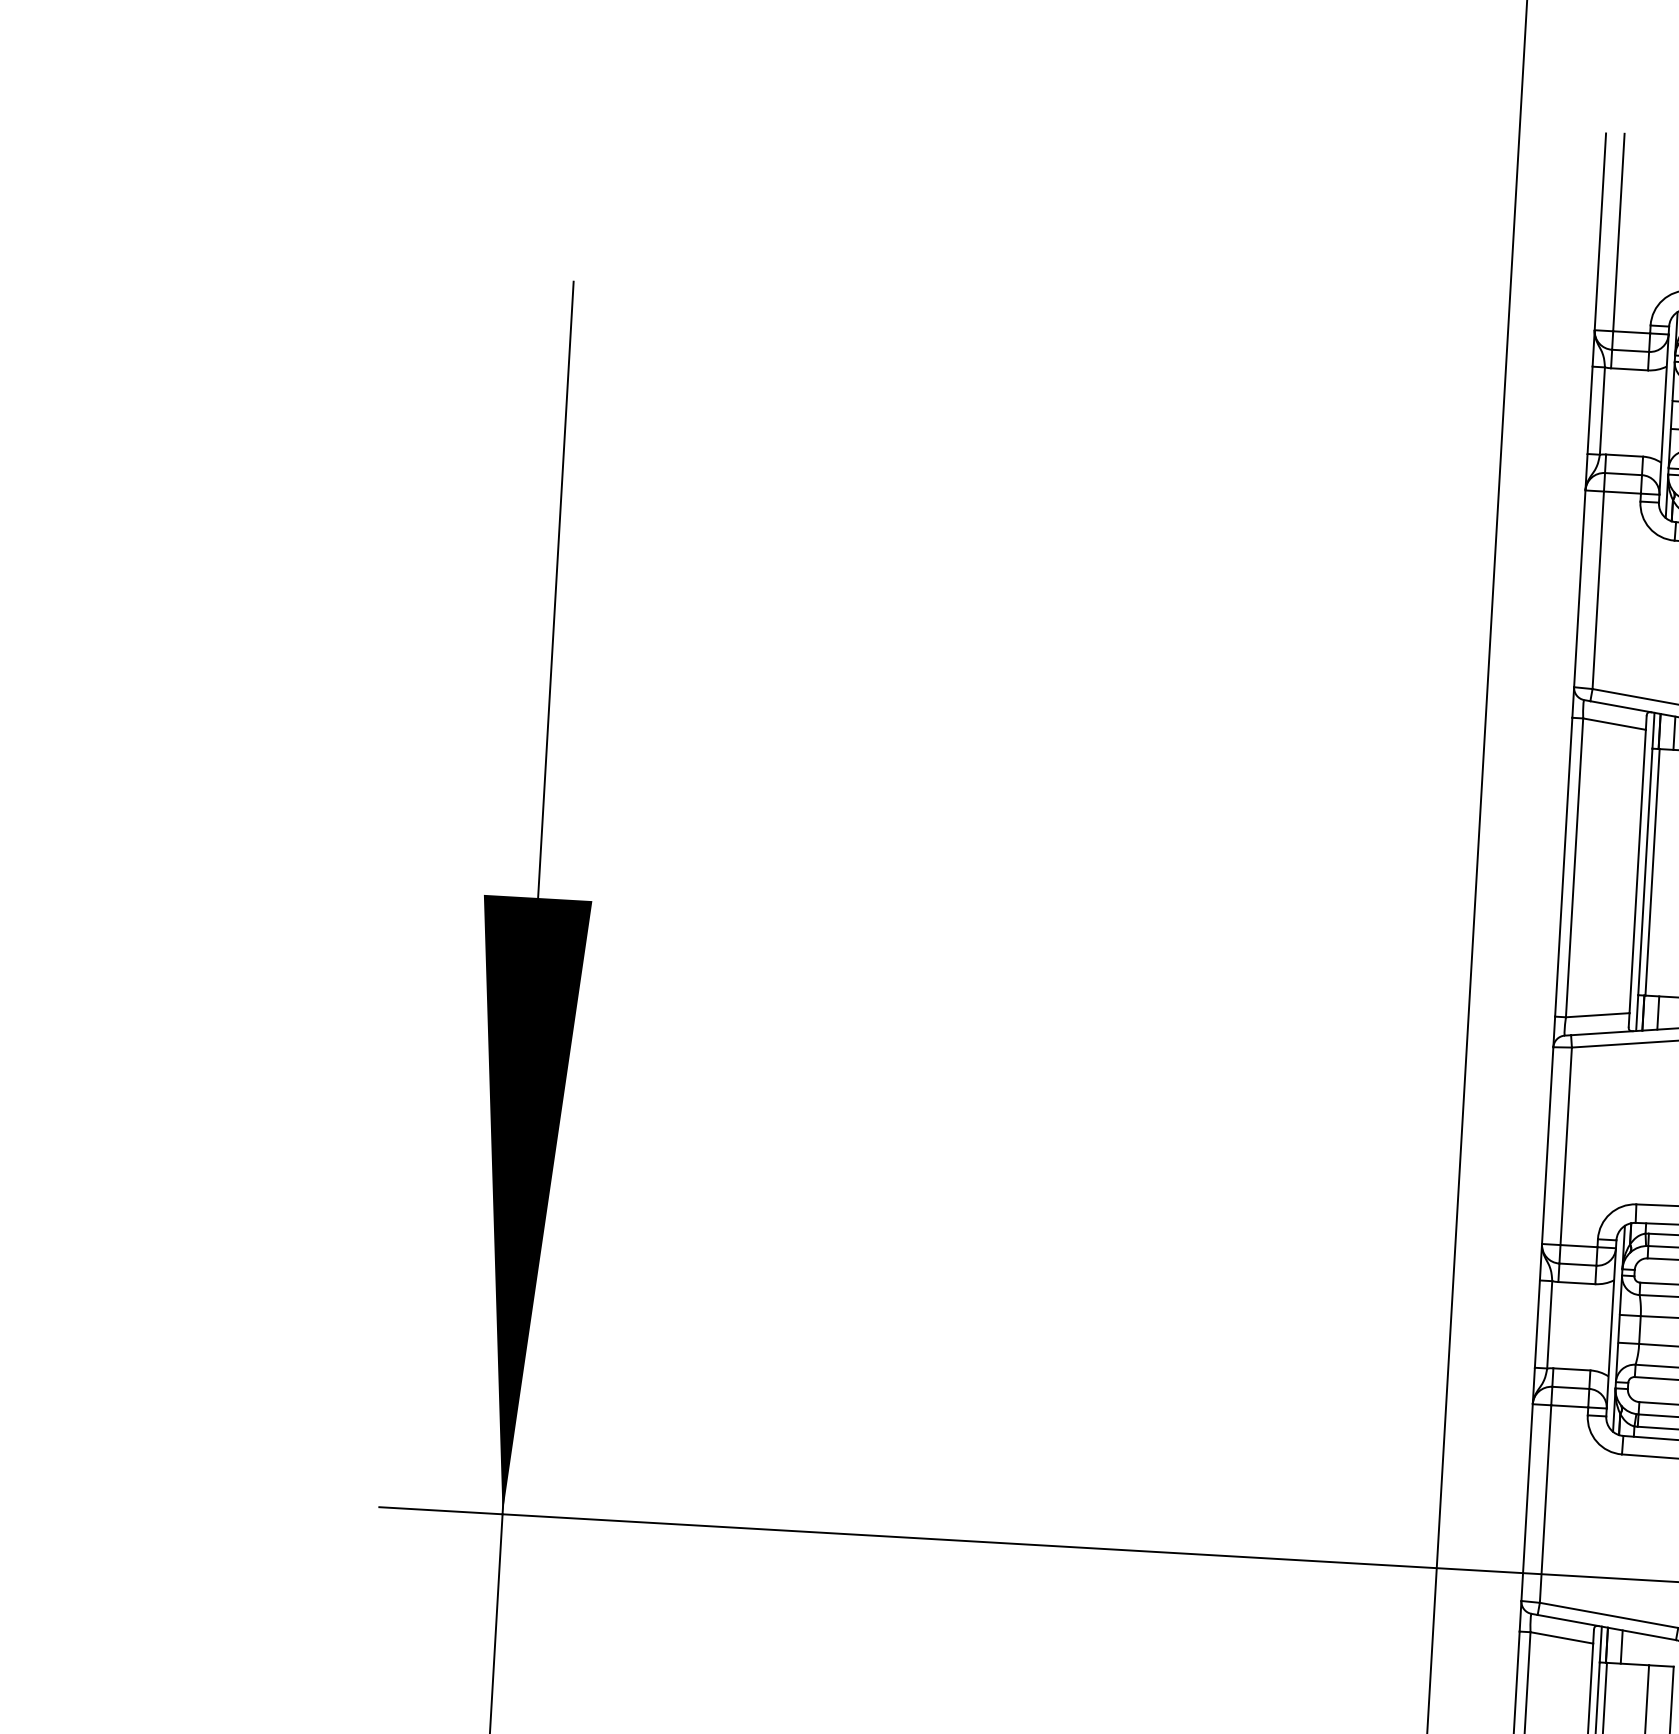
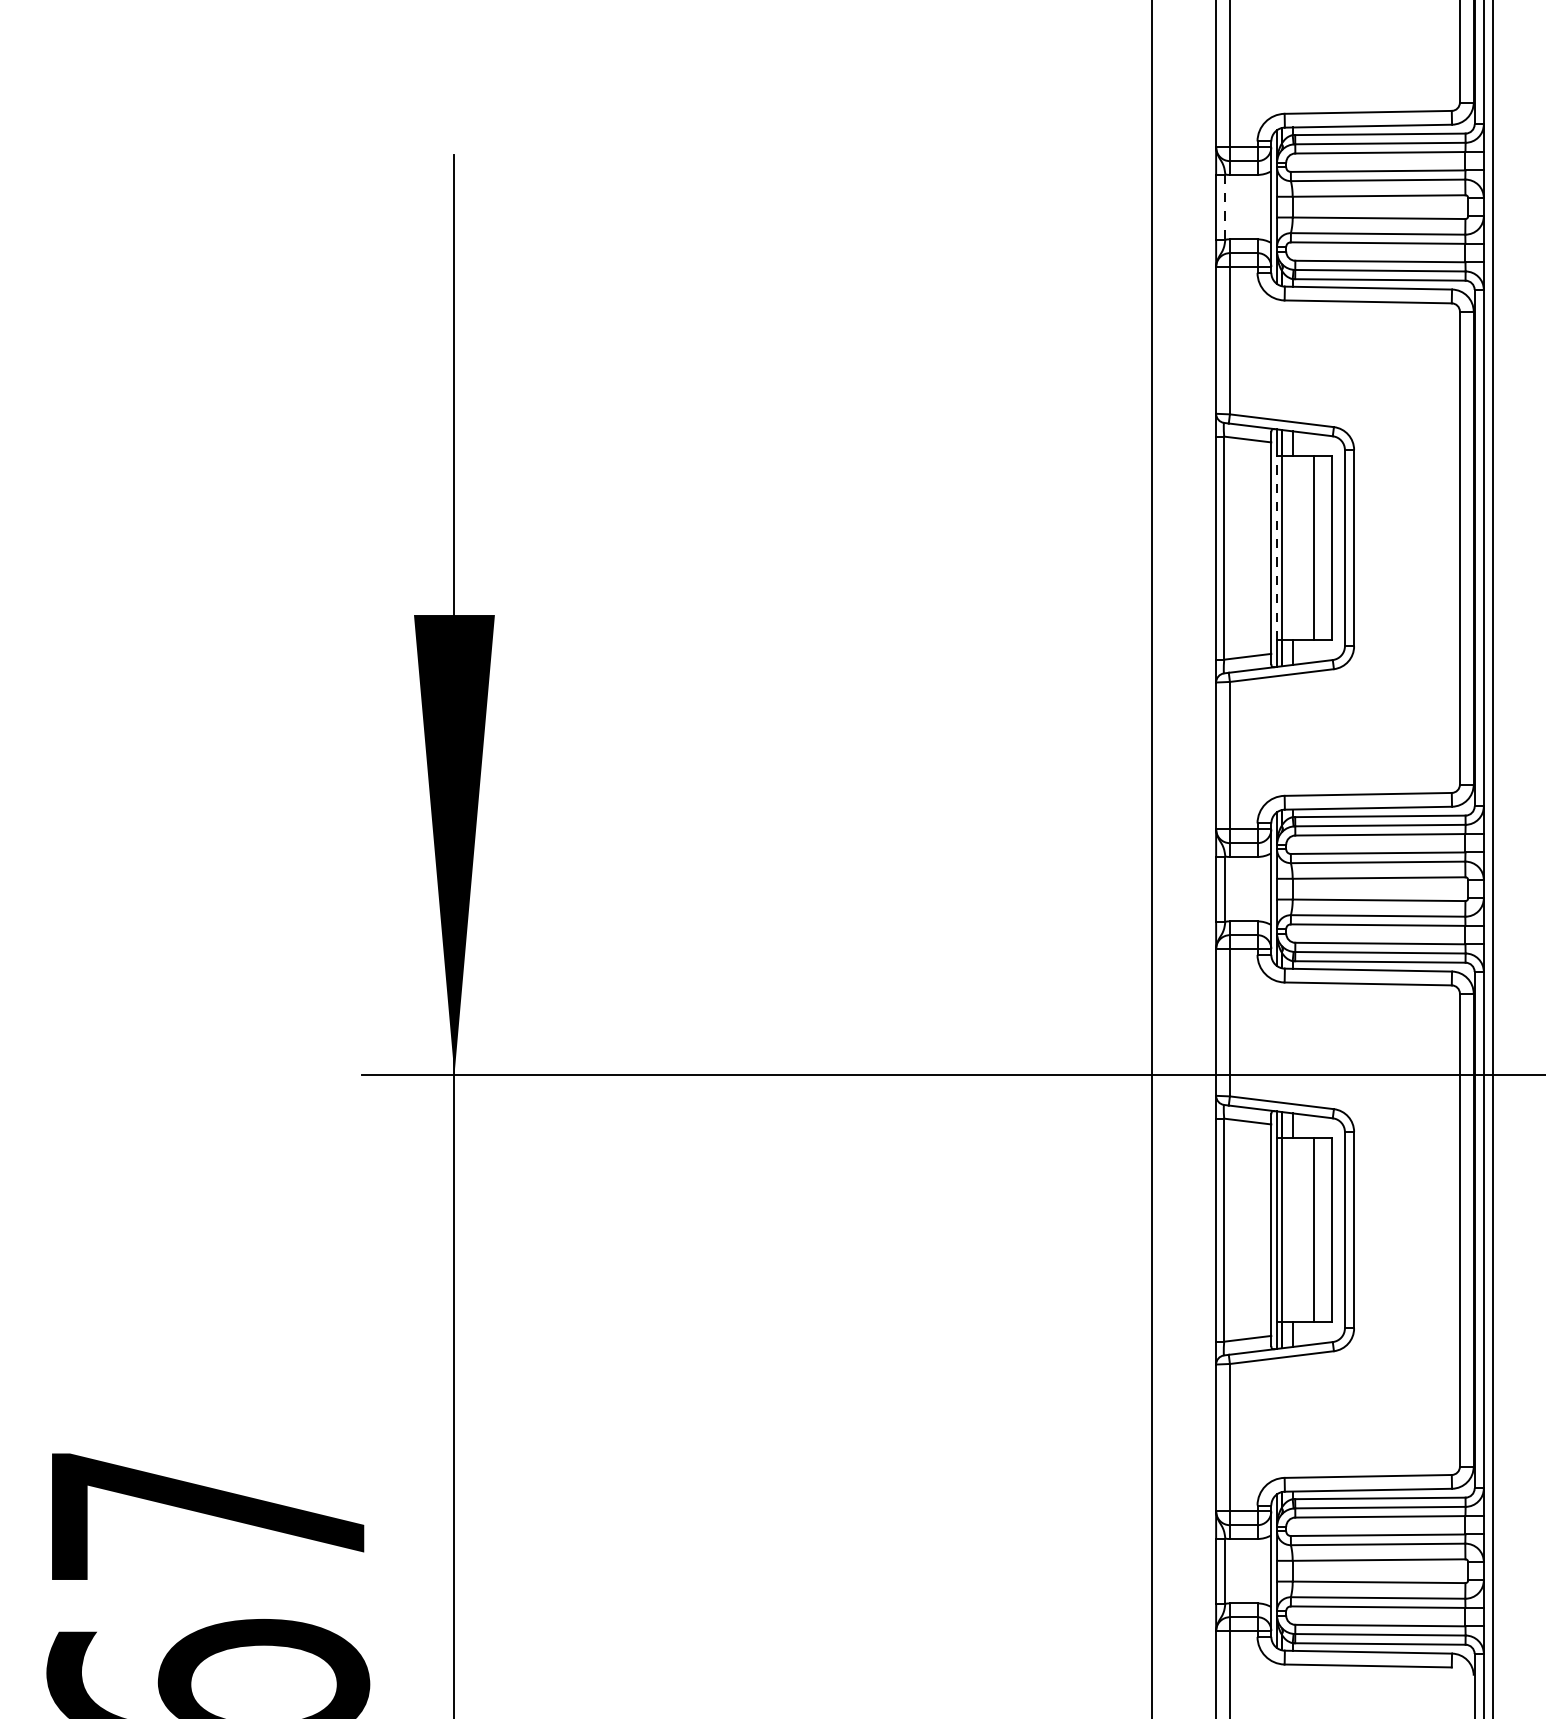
line: (1602, 411) -> (1225, 207), solid -> dashed
line: (1646, 871) -> (1277, 547), solid -> dashed

